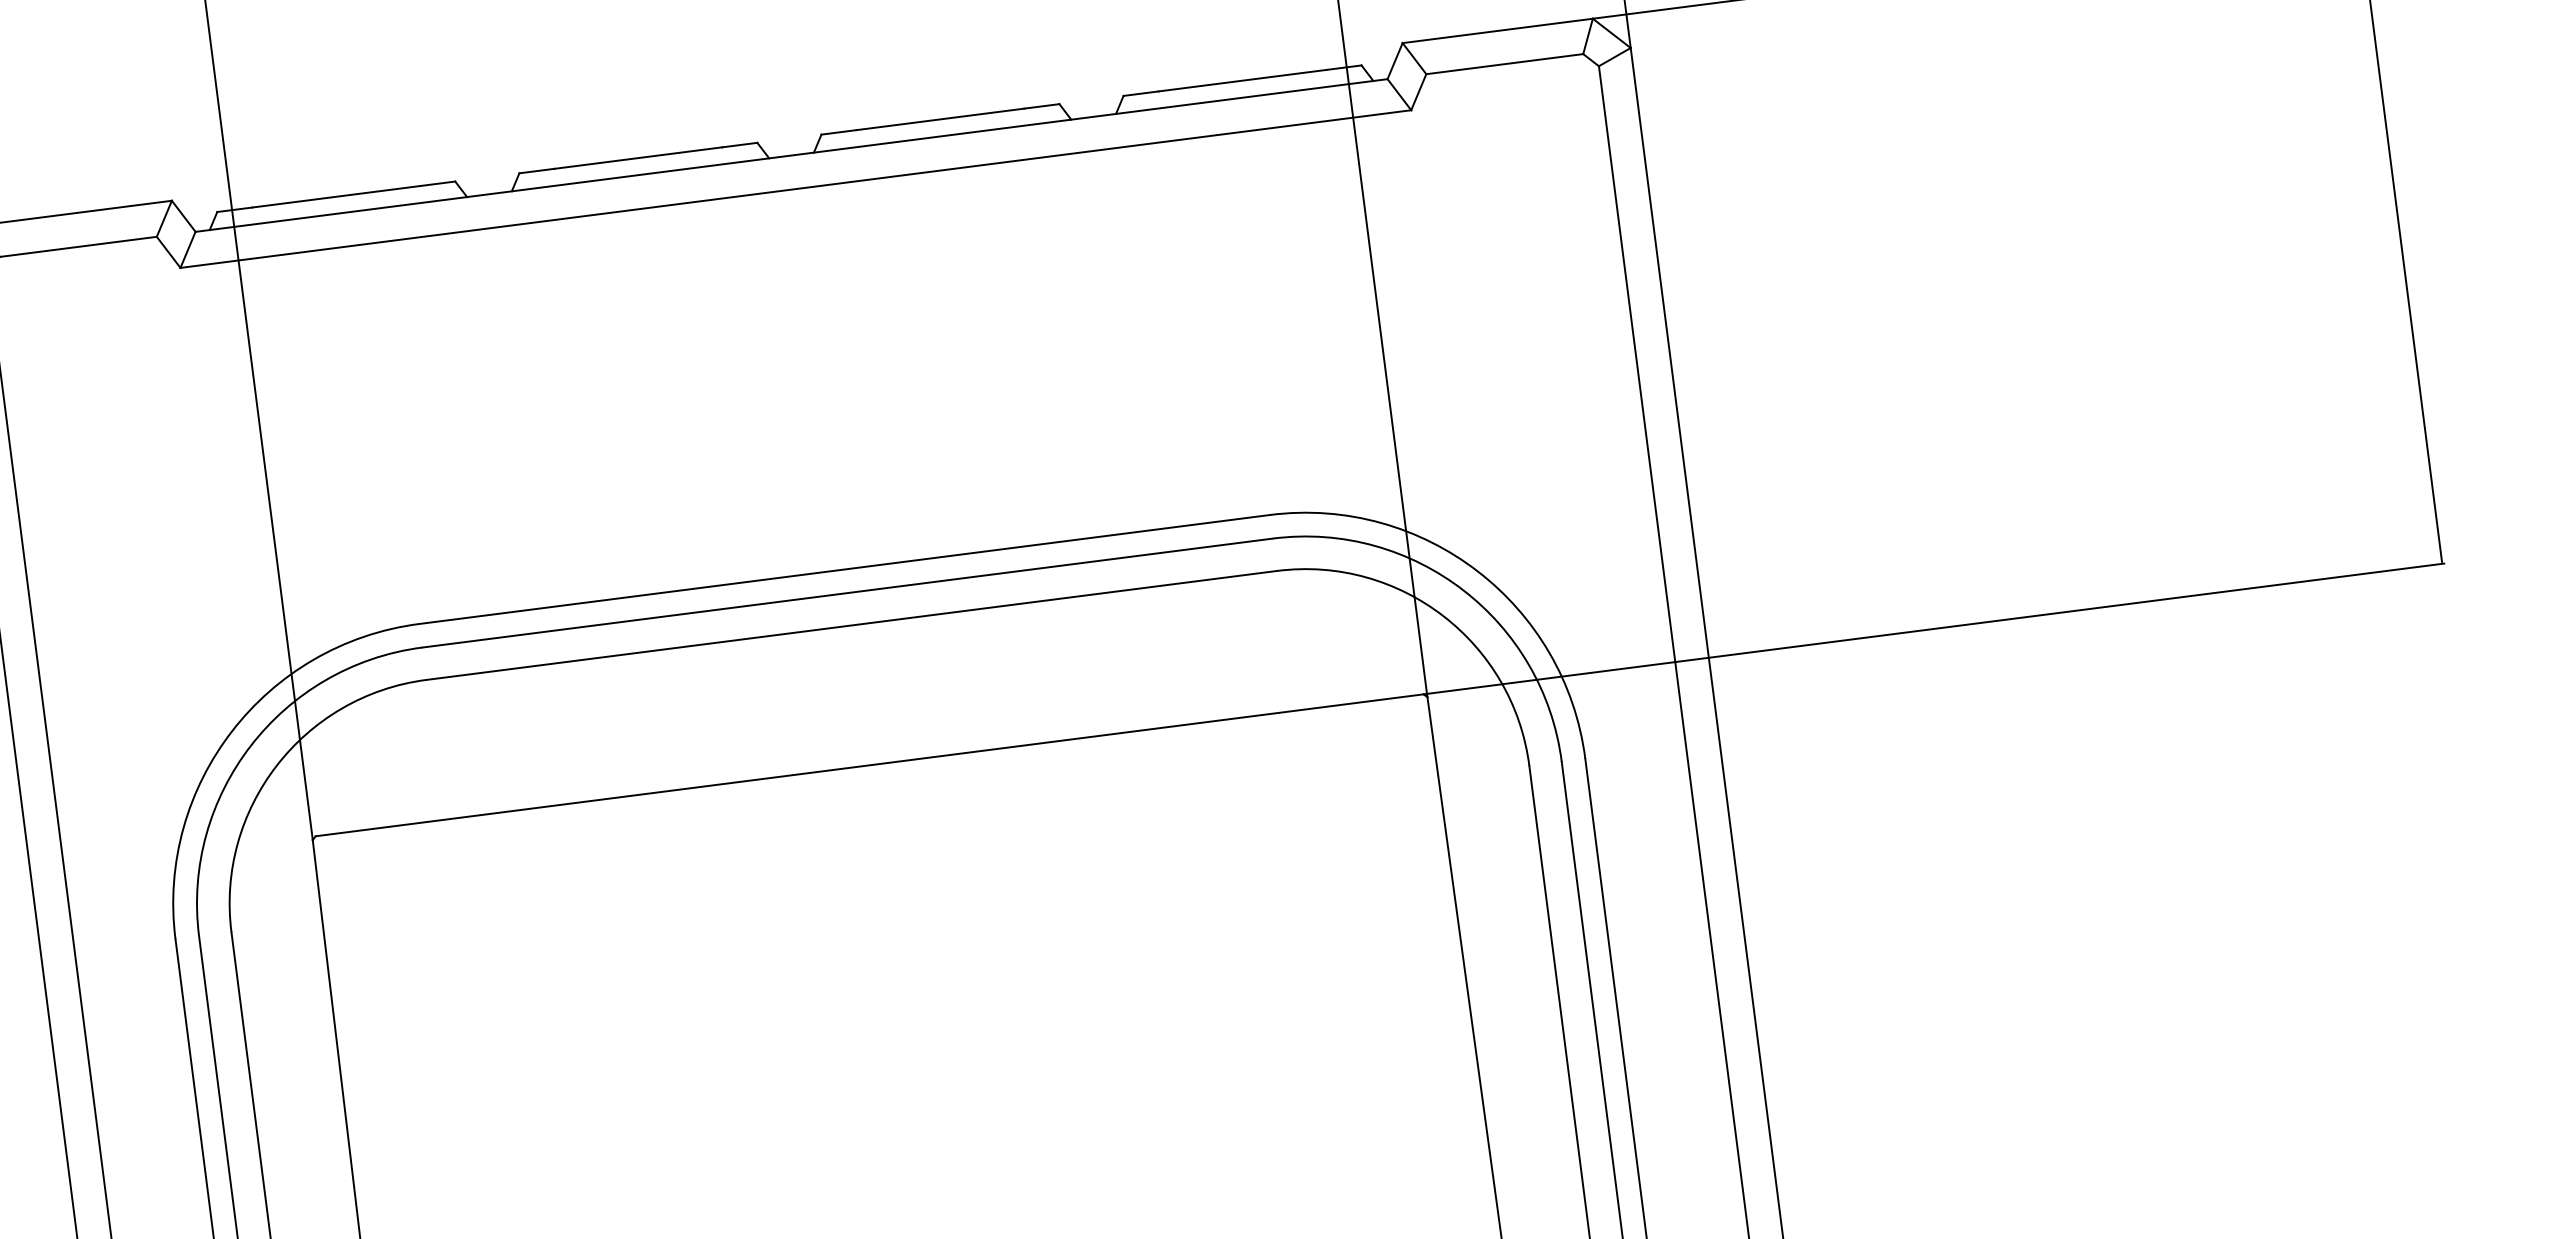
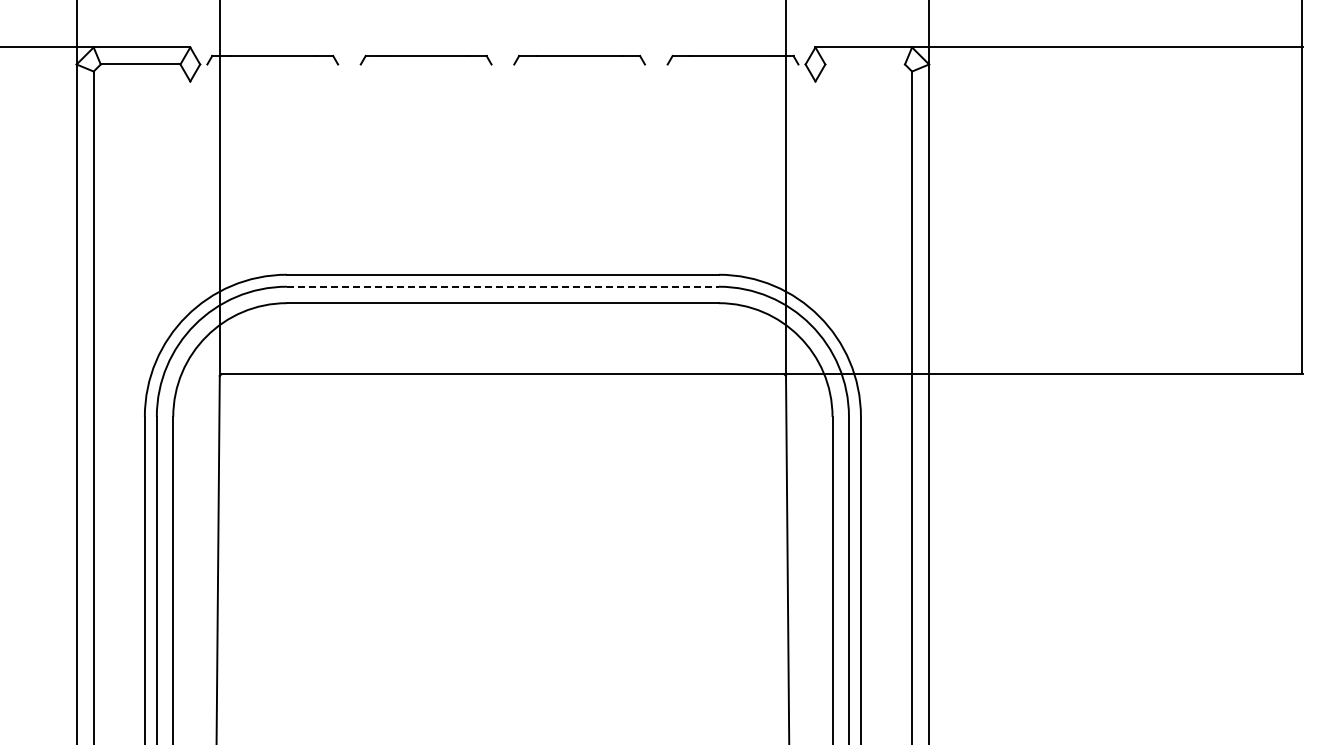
line: (1505, 64) -> (865, 64), removed
line: (790, 155) -> (502, 64), removed
line: (795, 189) -> (502, 81), removed
line: (846, 592) -> (502, 286), solid -> dashed

